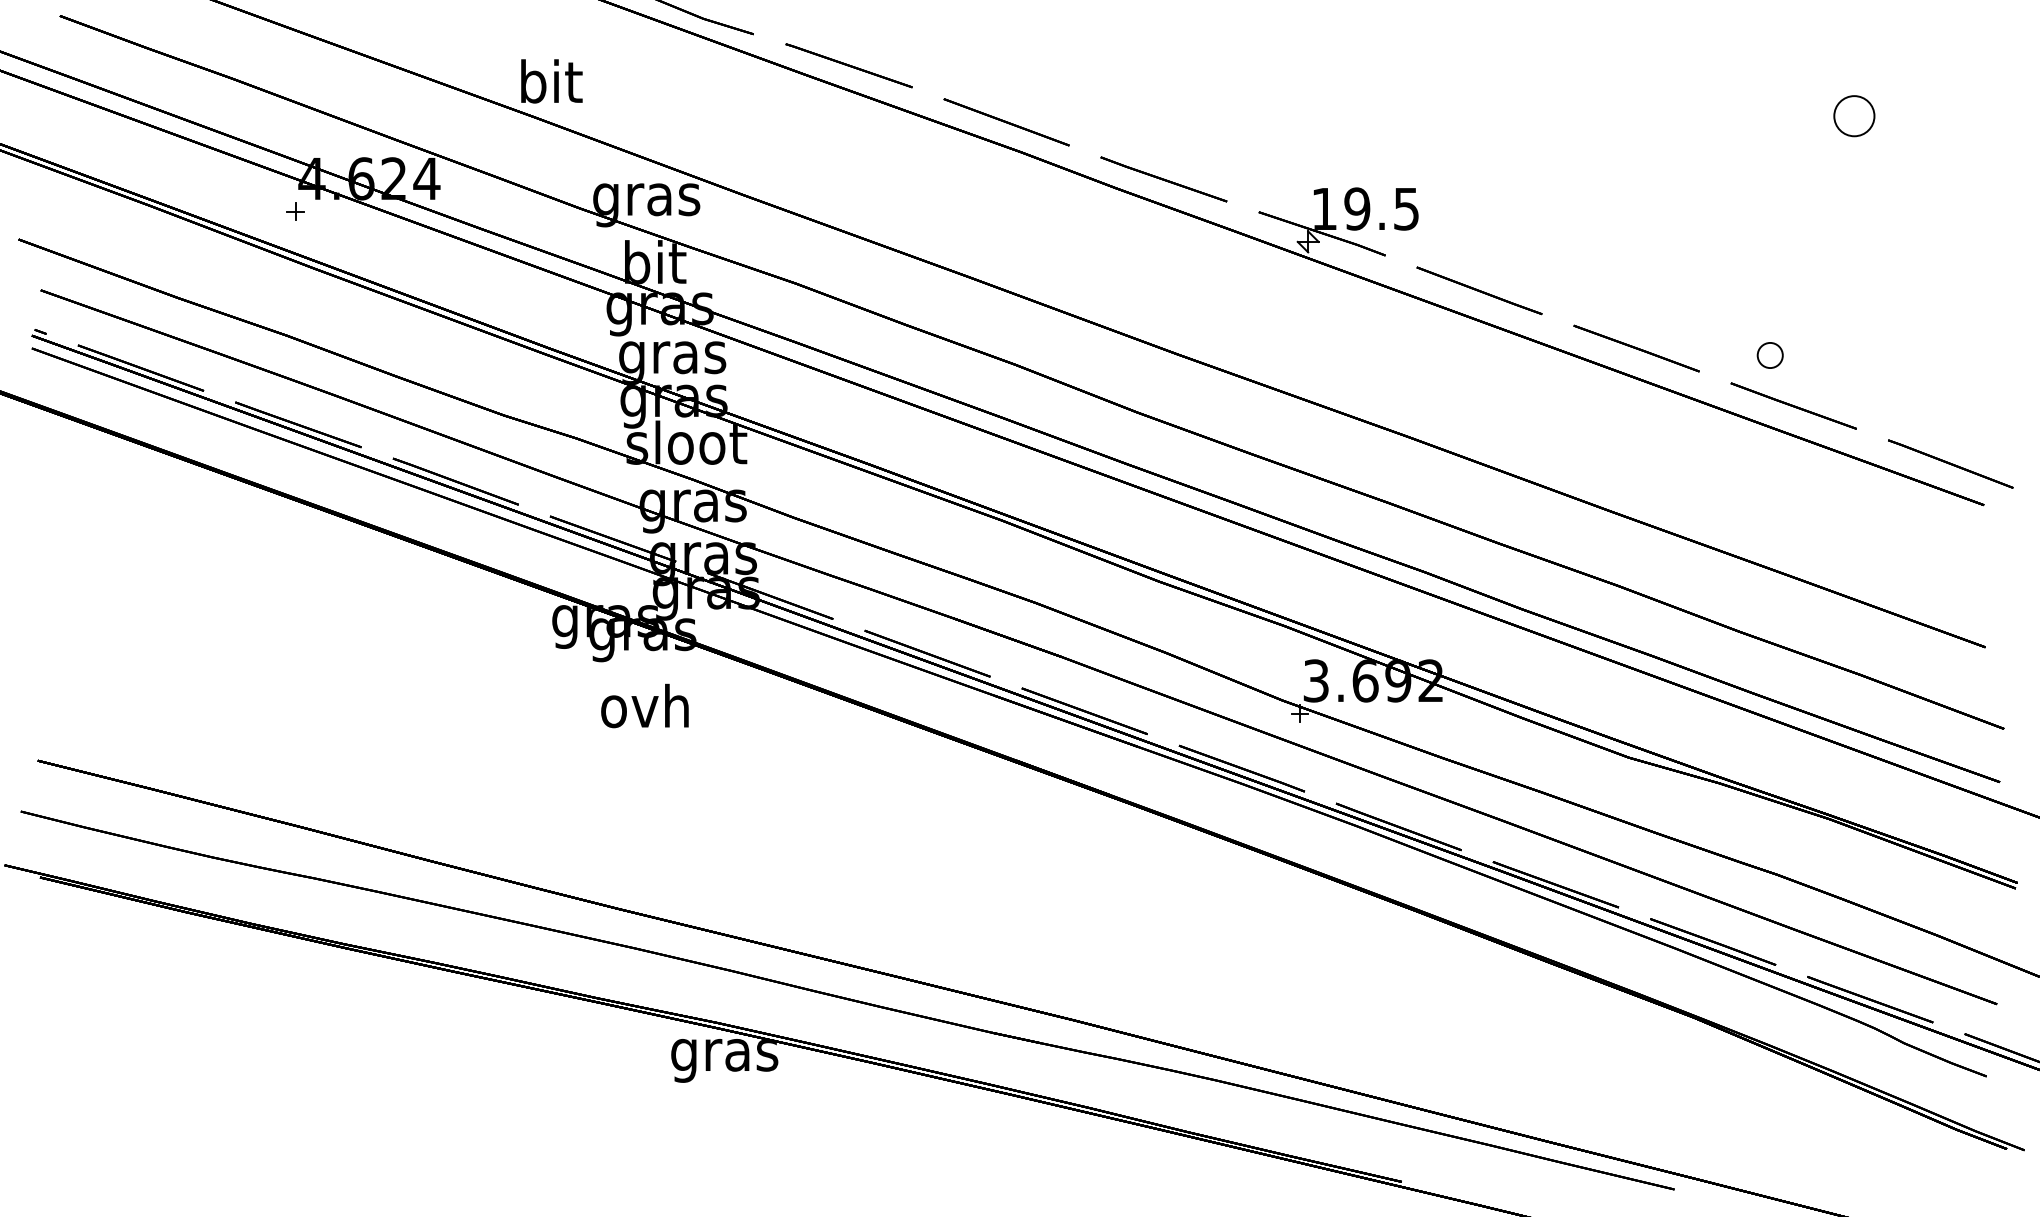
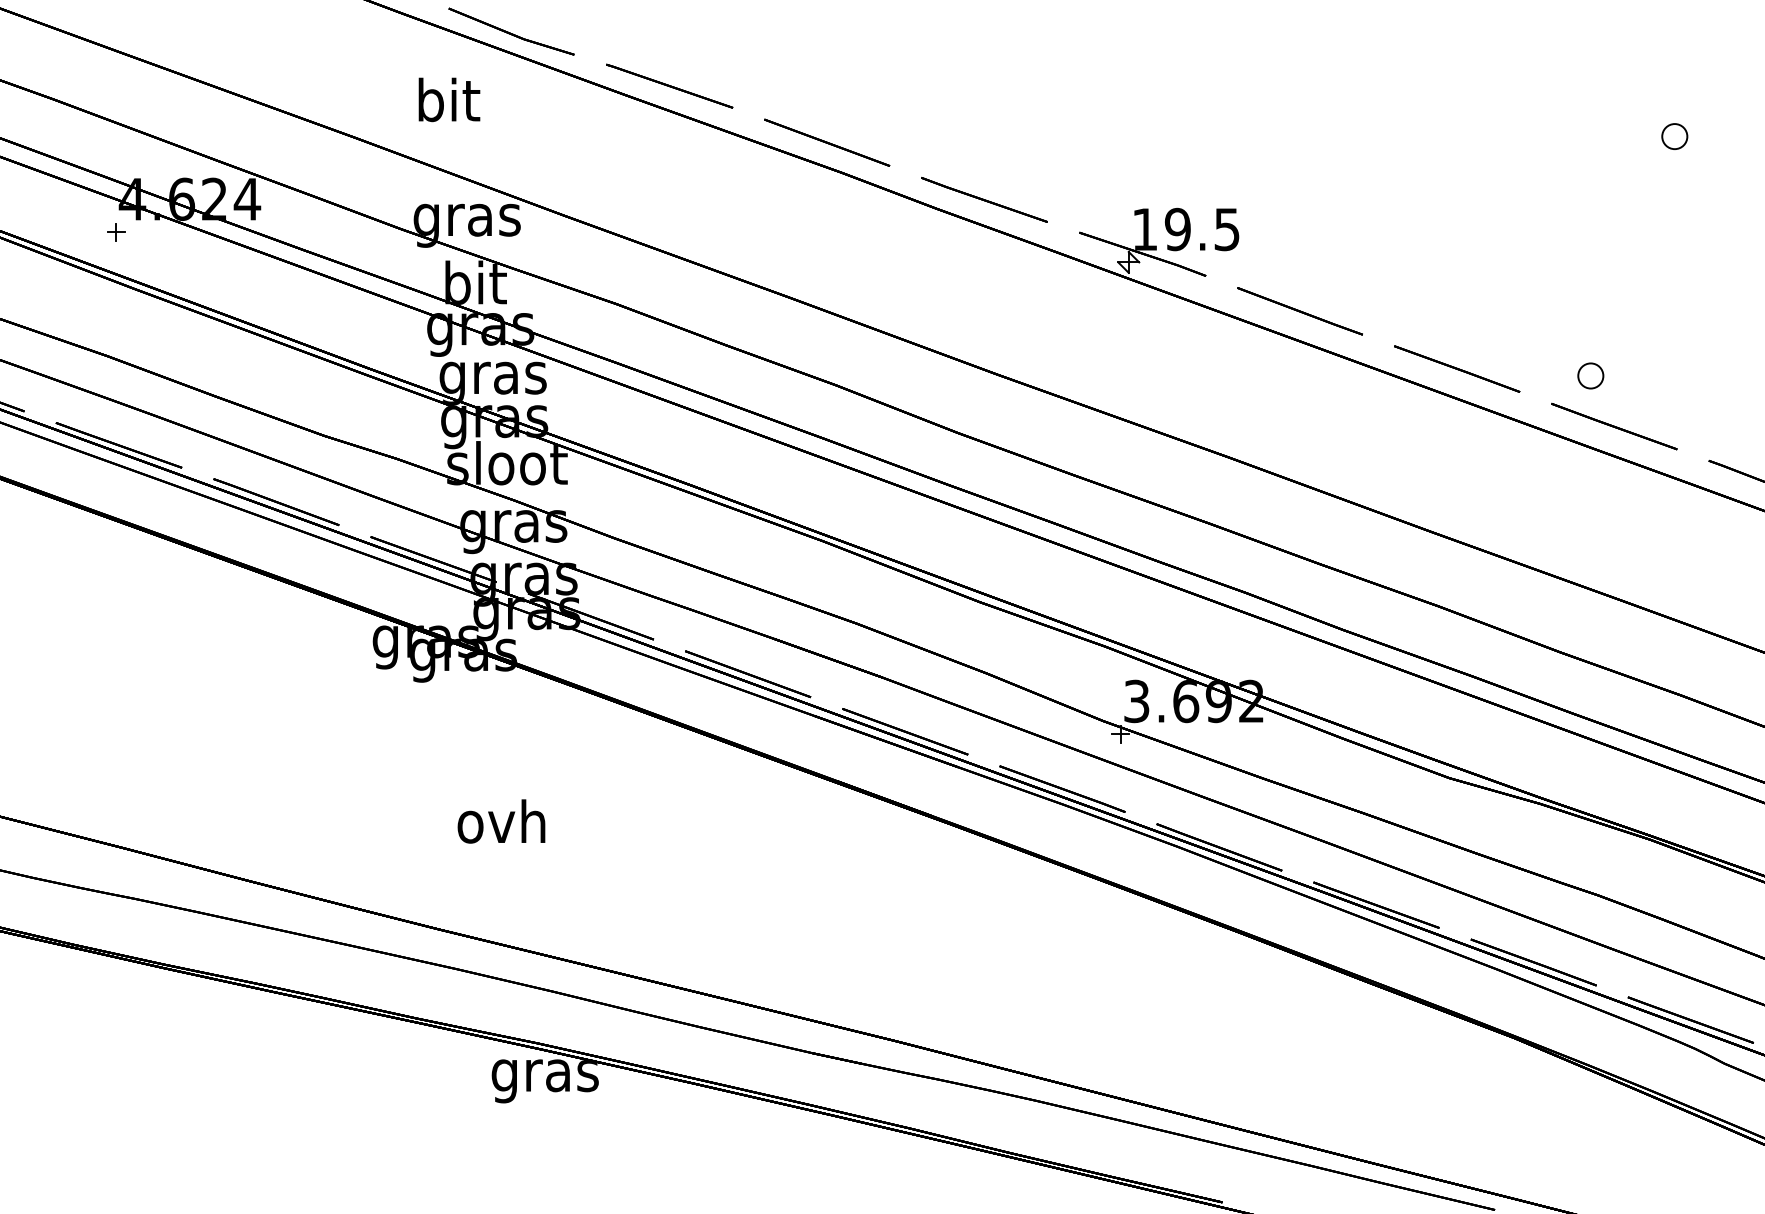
text: (551, 81) -> (449, 99), moved
part: (1853, 115) -> (1674, 135), size x0.62
text: (644, 705) -> (501, 820), moved

